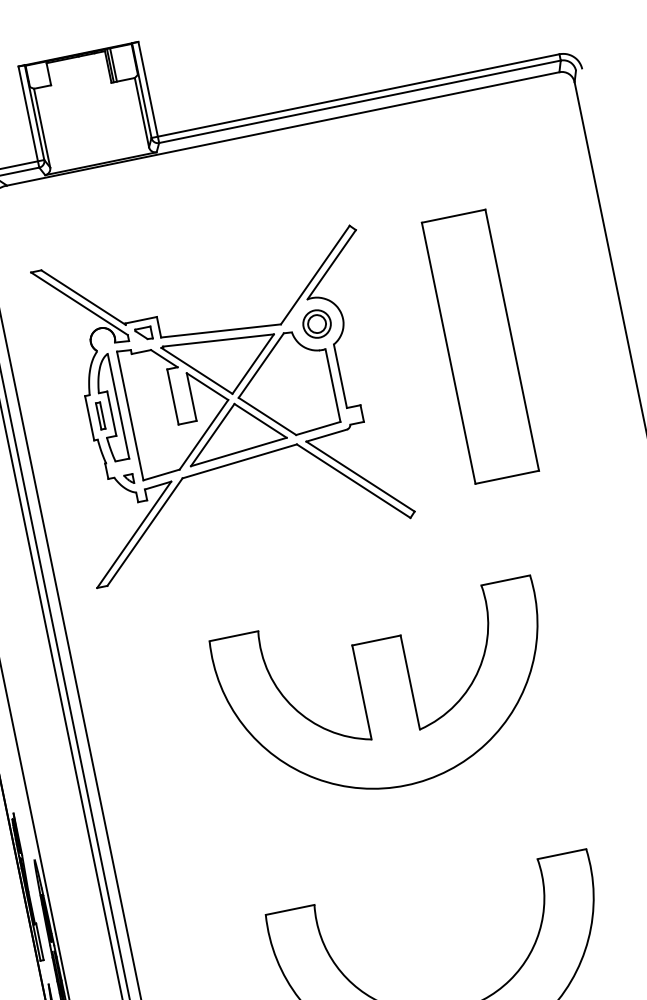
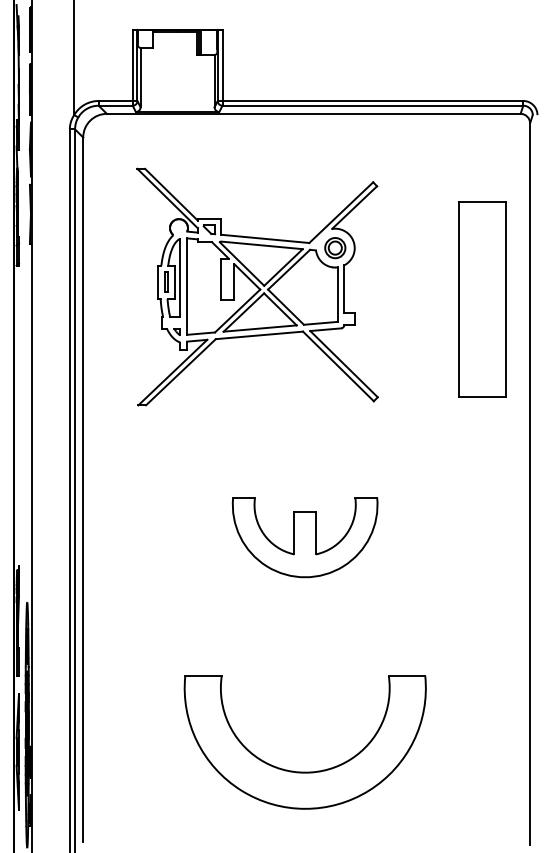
part: (480, 346) -> (482, 299), moved
part: (223, 396) -> (257, 286), moved
part: (386, 697) -> (304, 537), size x0.6

